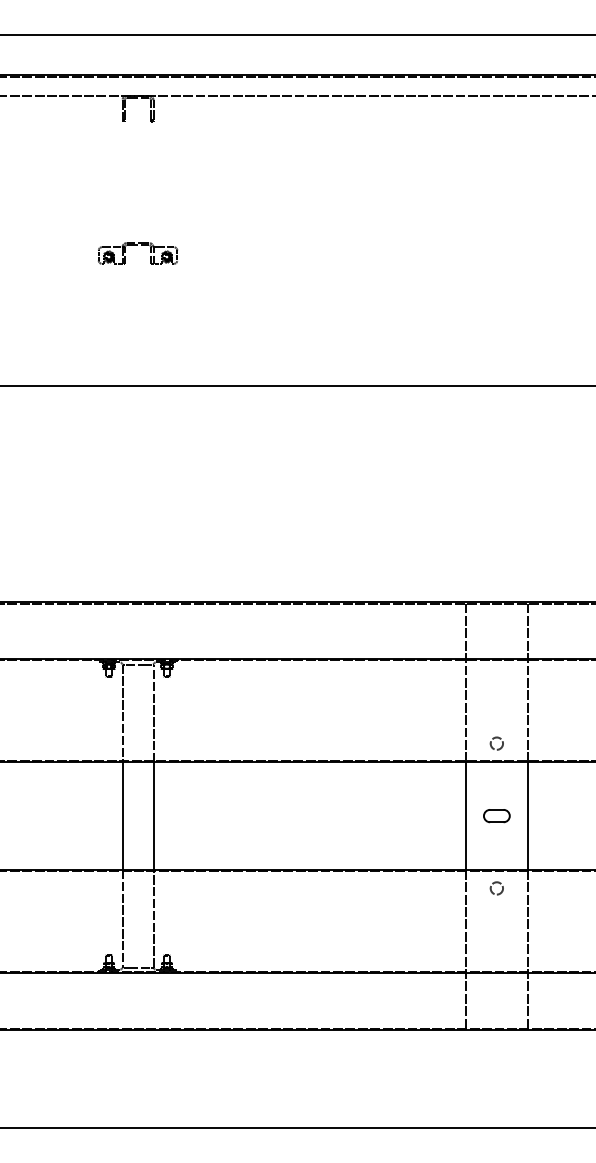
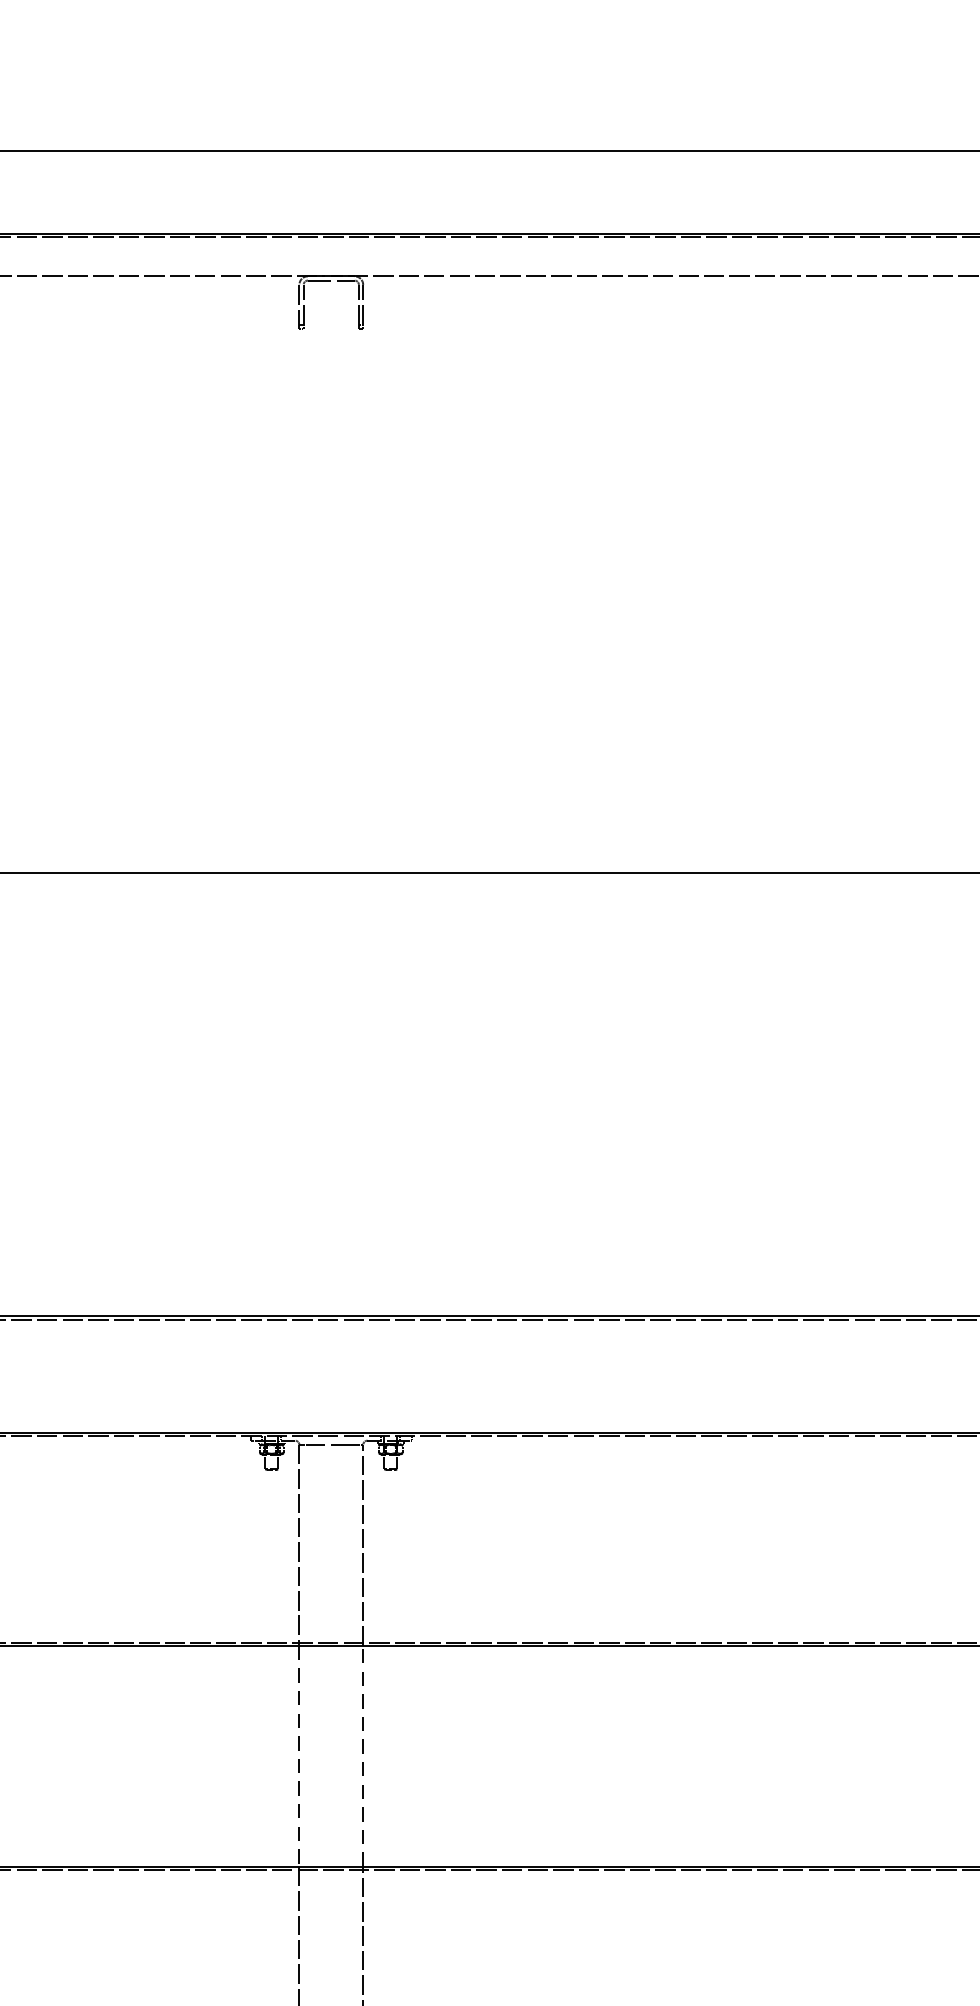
part: (137, 245) -> (330, 583), removed
line: (122, 816) -> (299, 1757), solid -> dashed
line: (153, 816) -> (363, 1757), solid -> dashed

